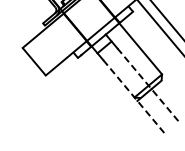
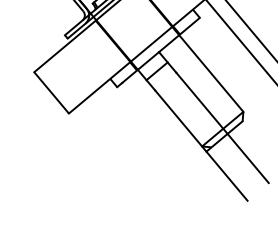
line: (148, 85) -> (223, 128), dashed -> solid
line: (134, 96) -> (202, 145), dashed -> solid

